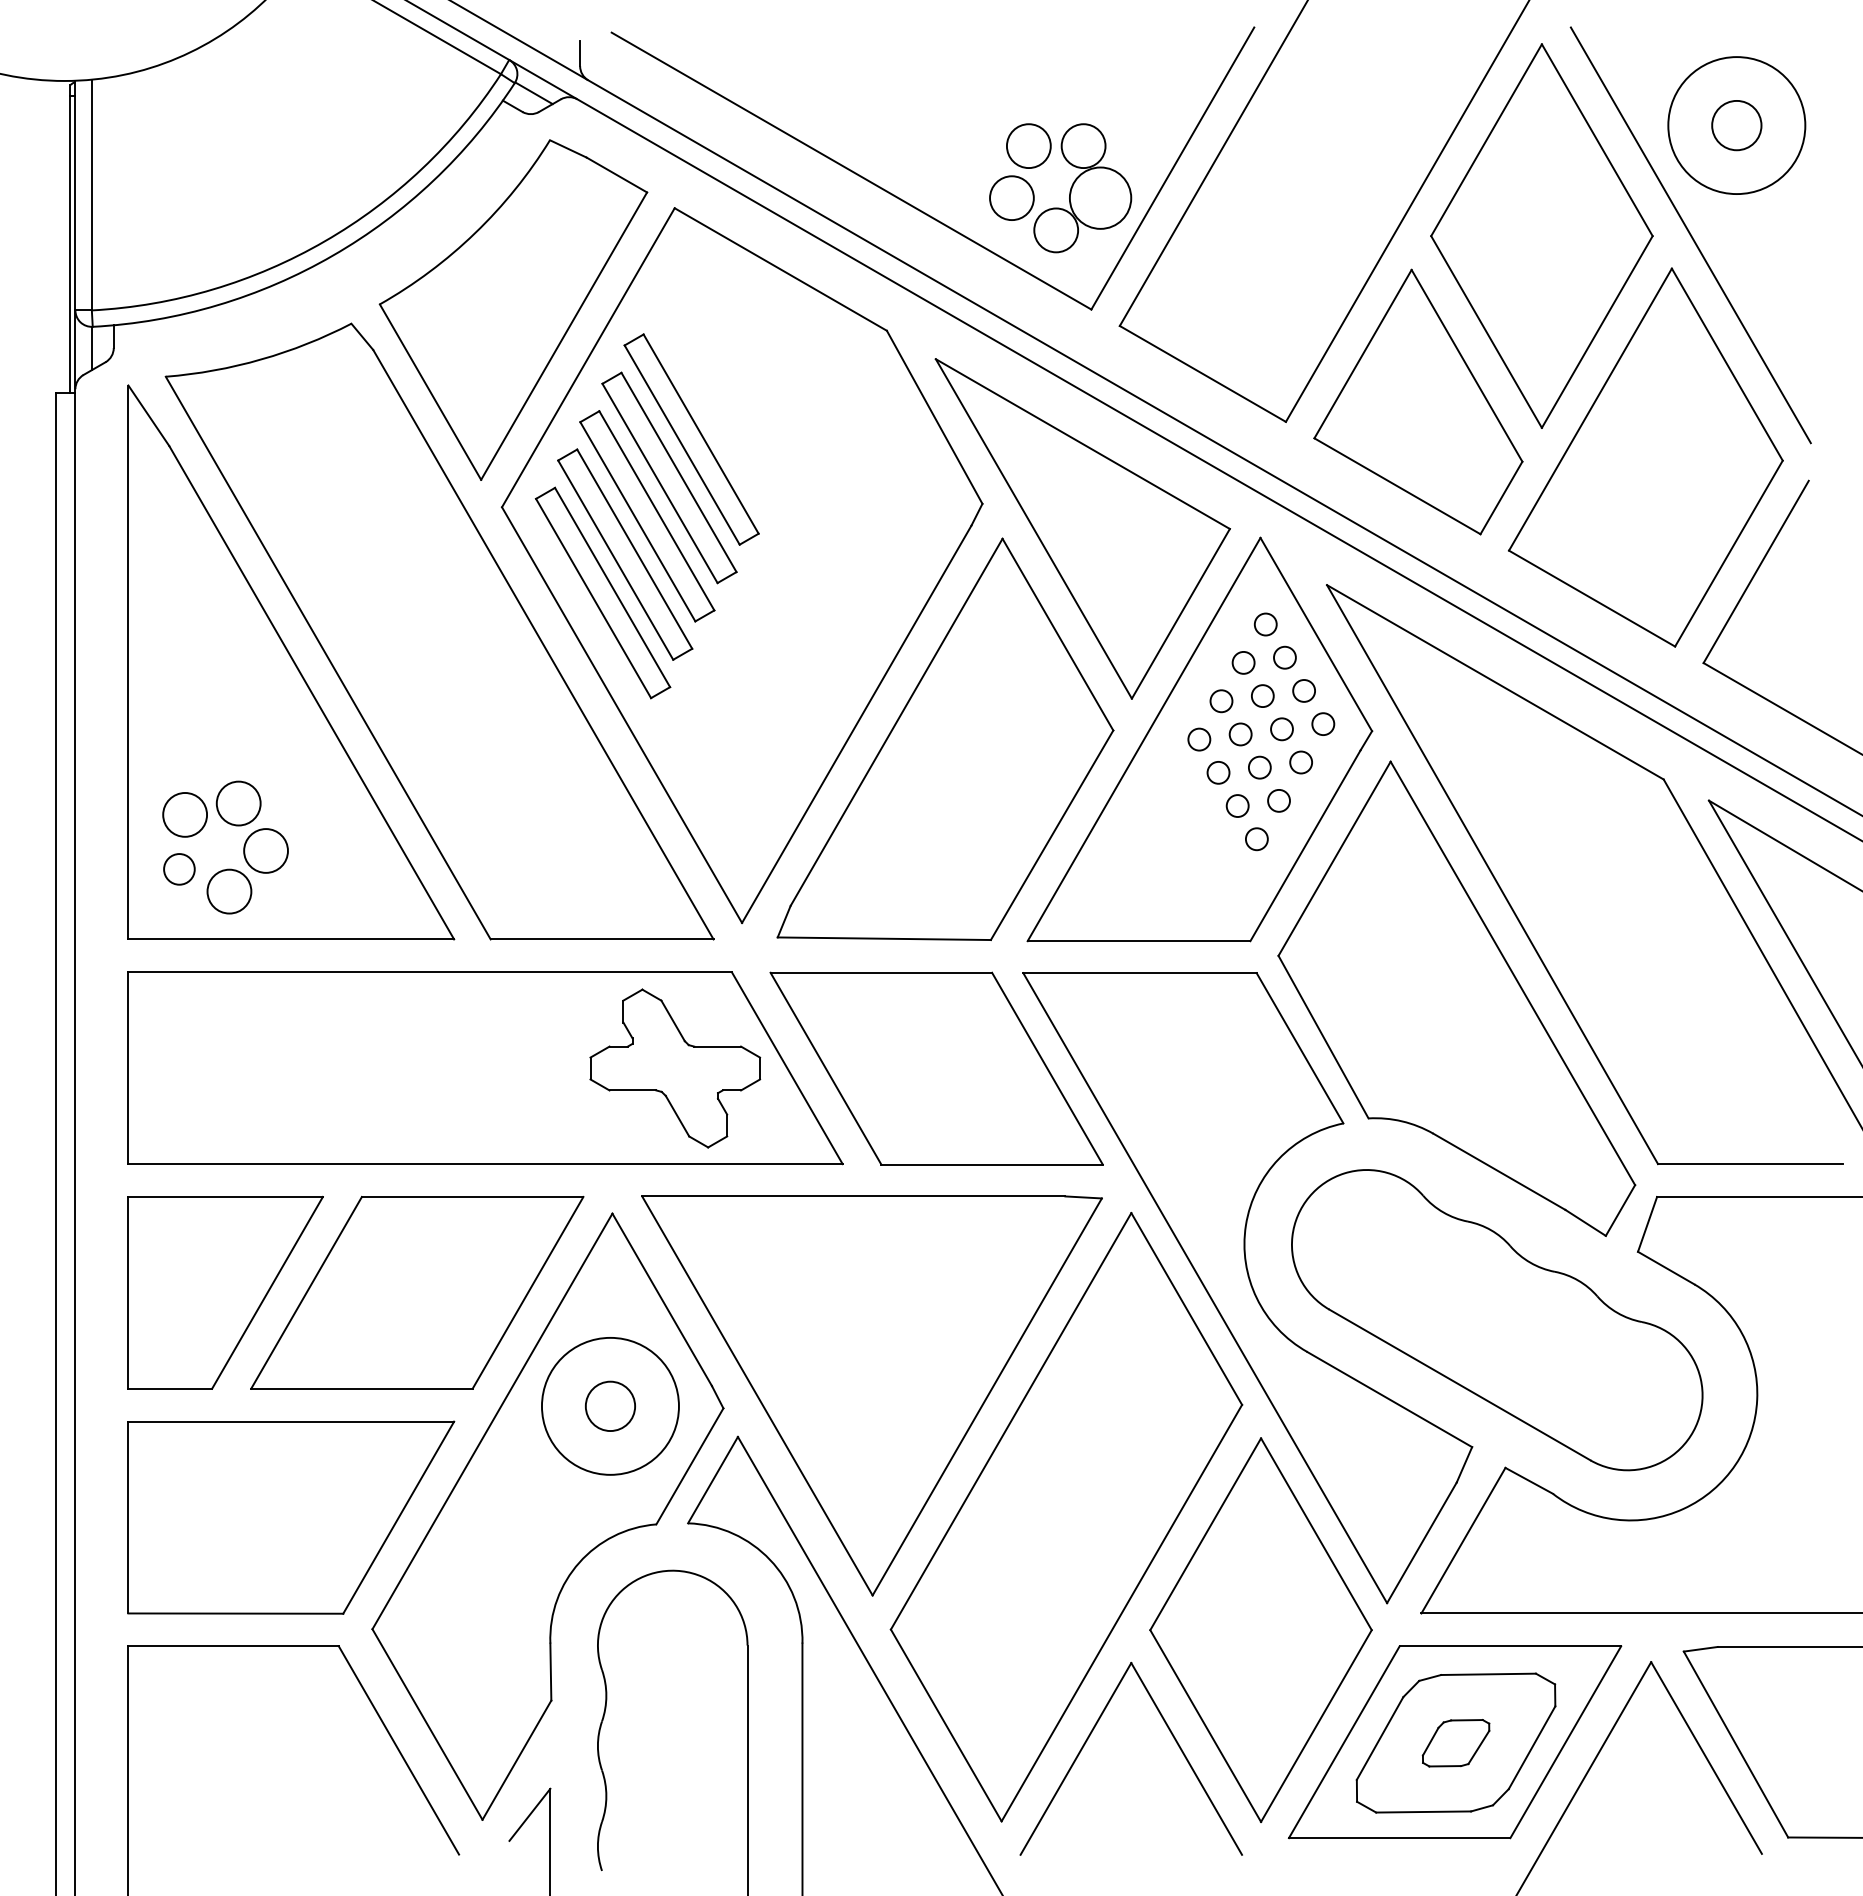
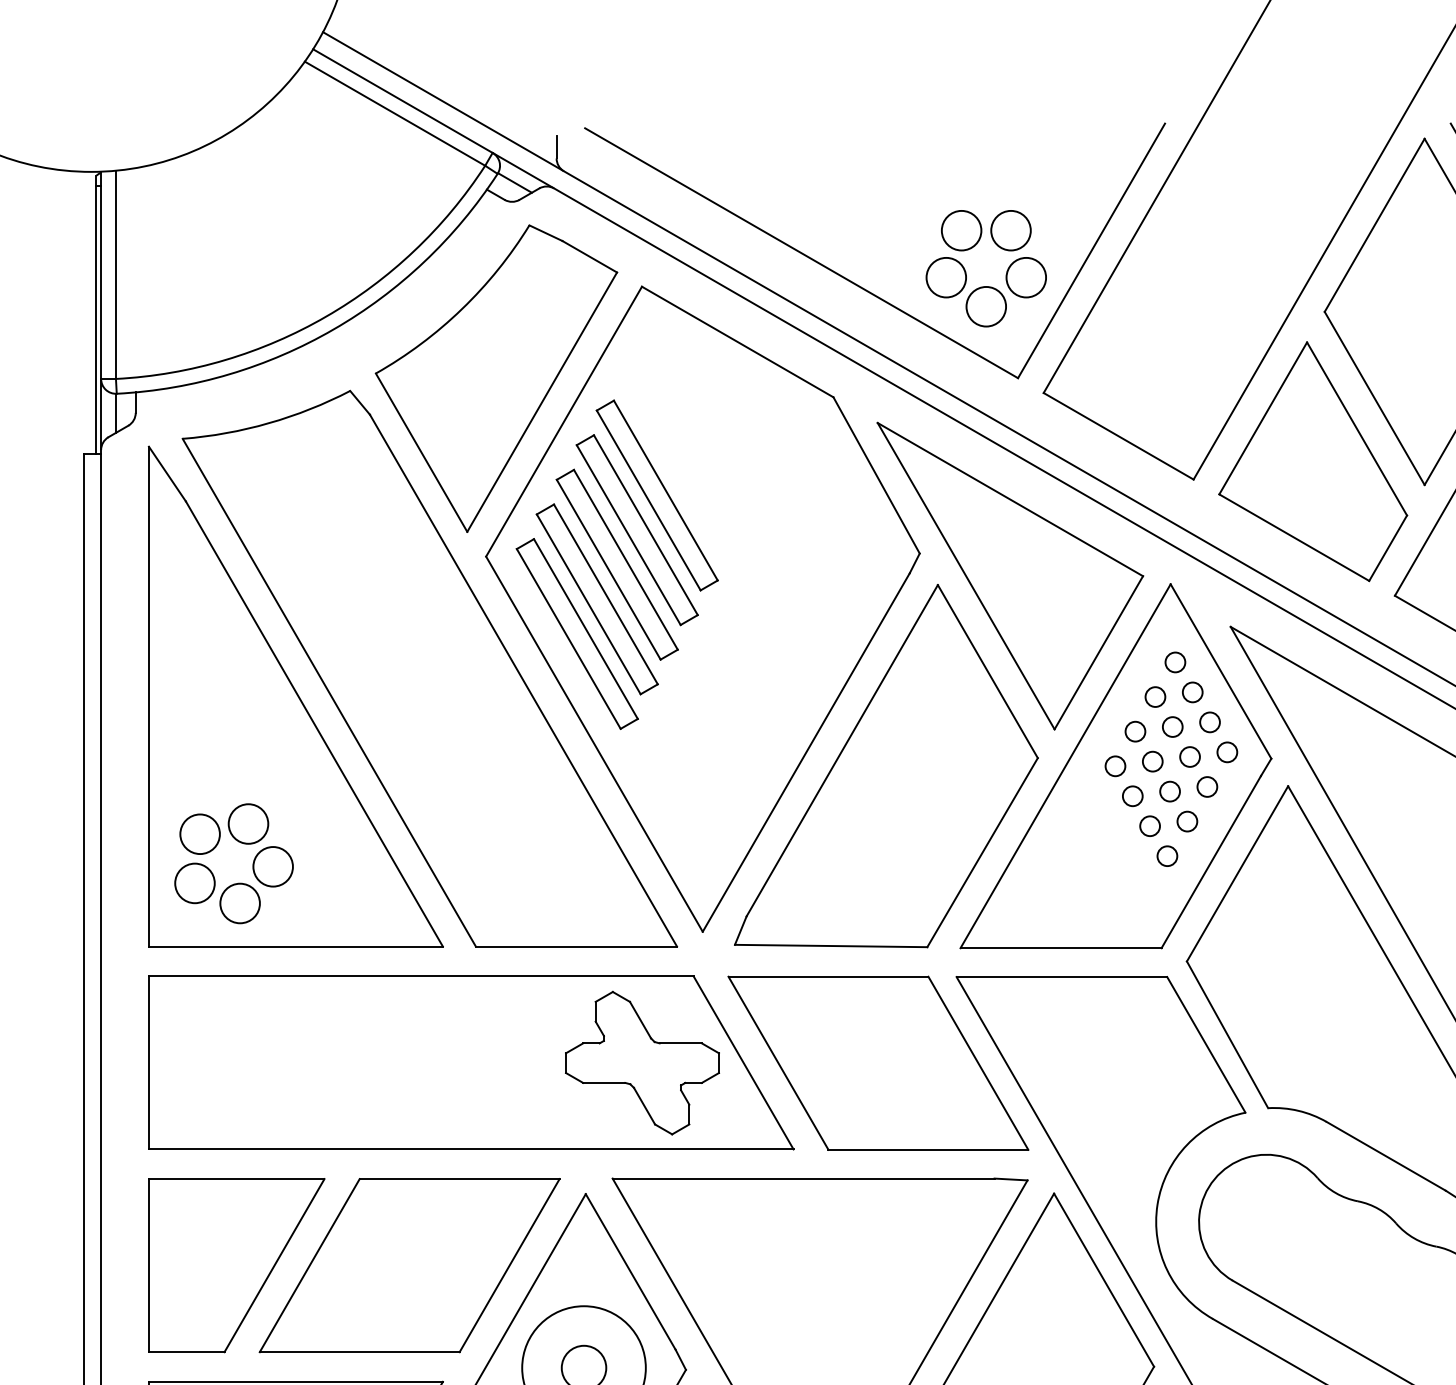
circle: (1100, 198) -> (1026, 277), size x0.71
circle: (179, 869) -> (195, 883), size x1.43

